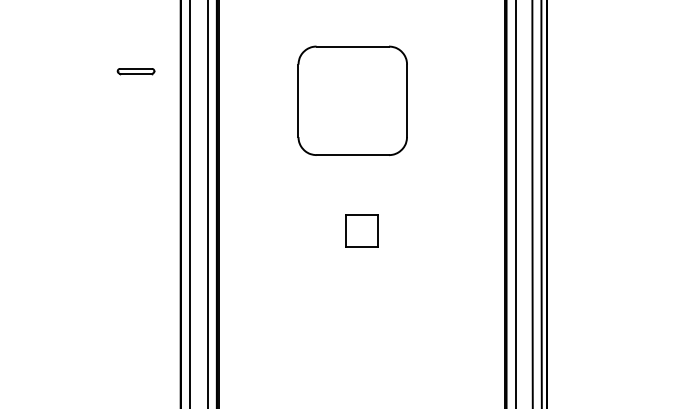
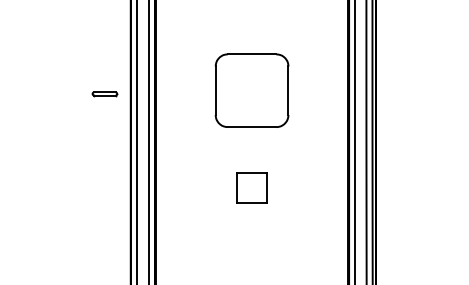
part: (135, 72) -> (104, 94), moved
part: (351, 100) -> (251, 90), moved
part: (360, 230) -> (251, 187), size x1.43

